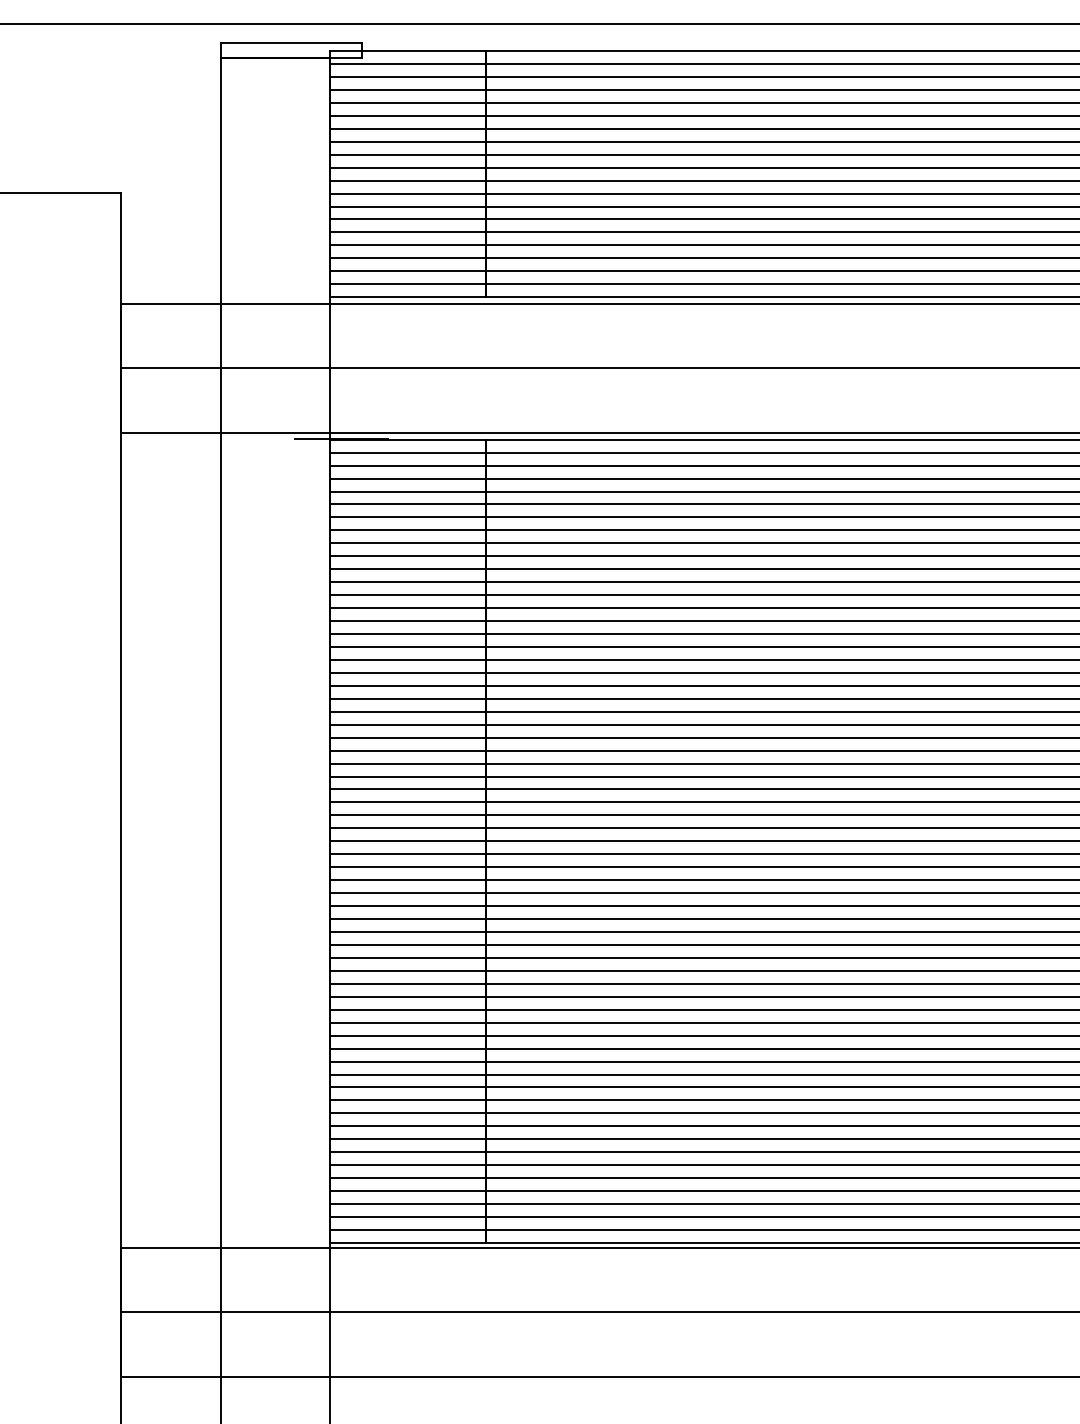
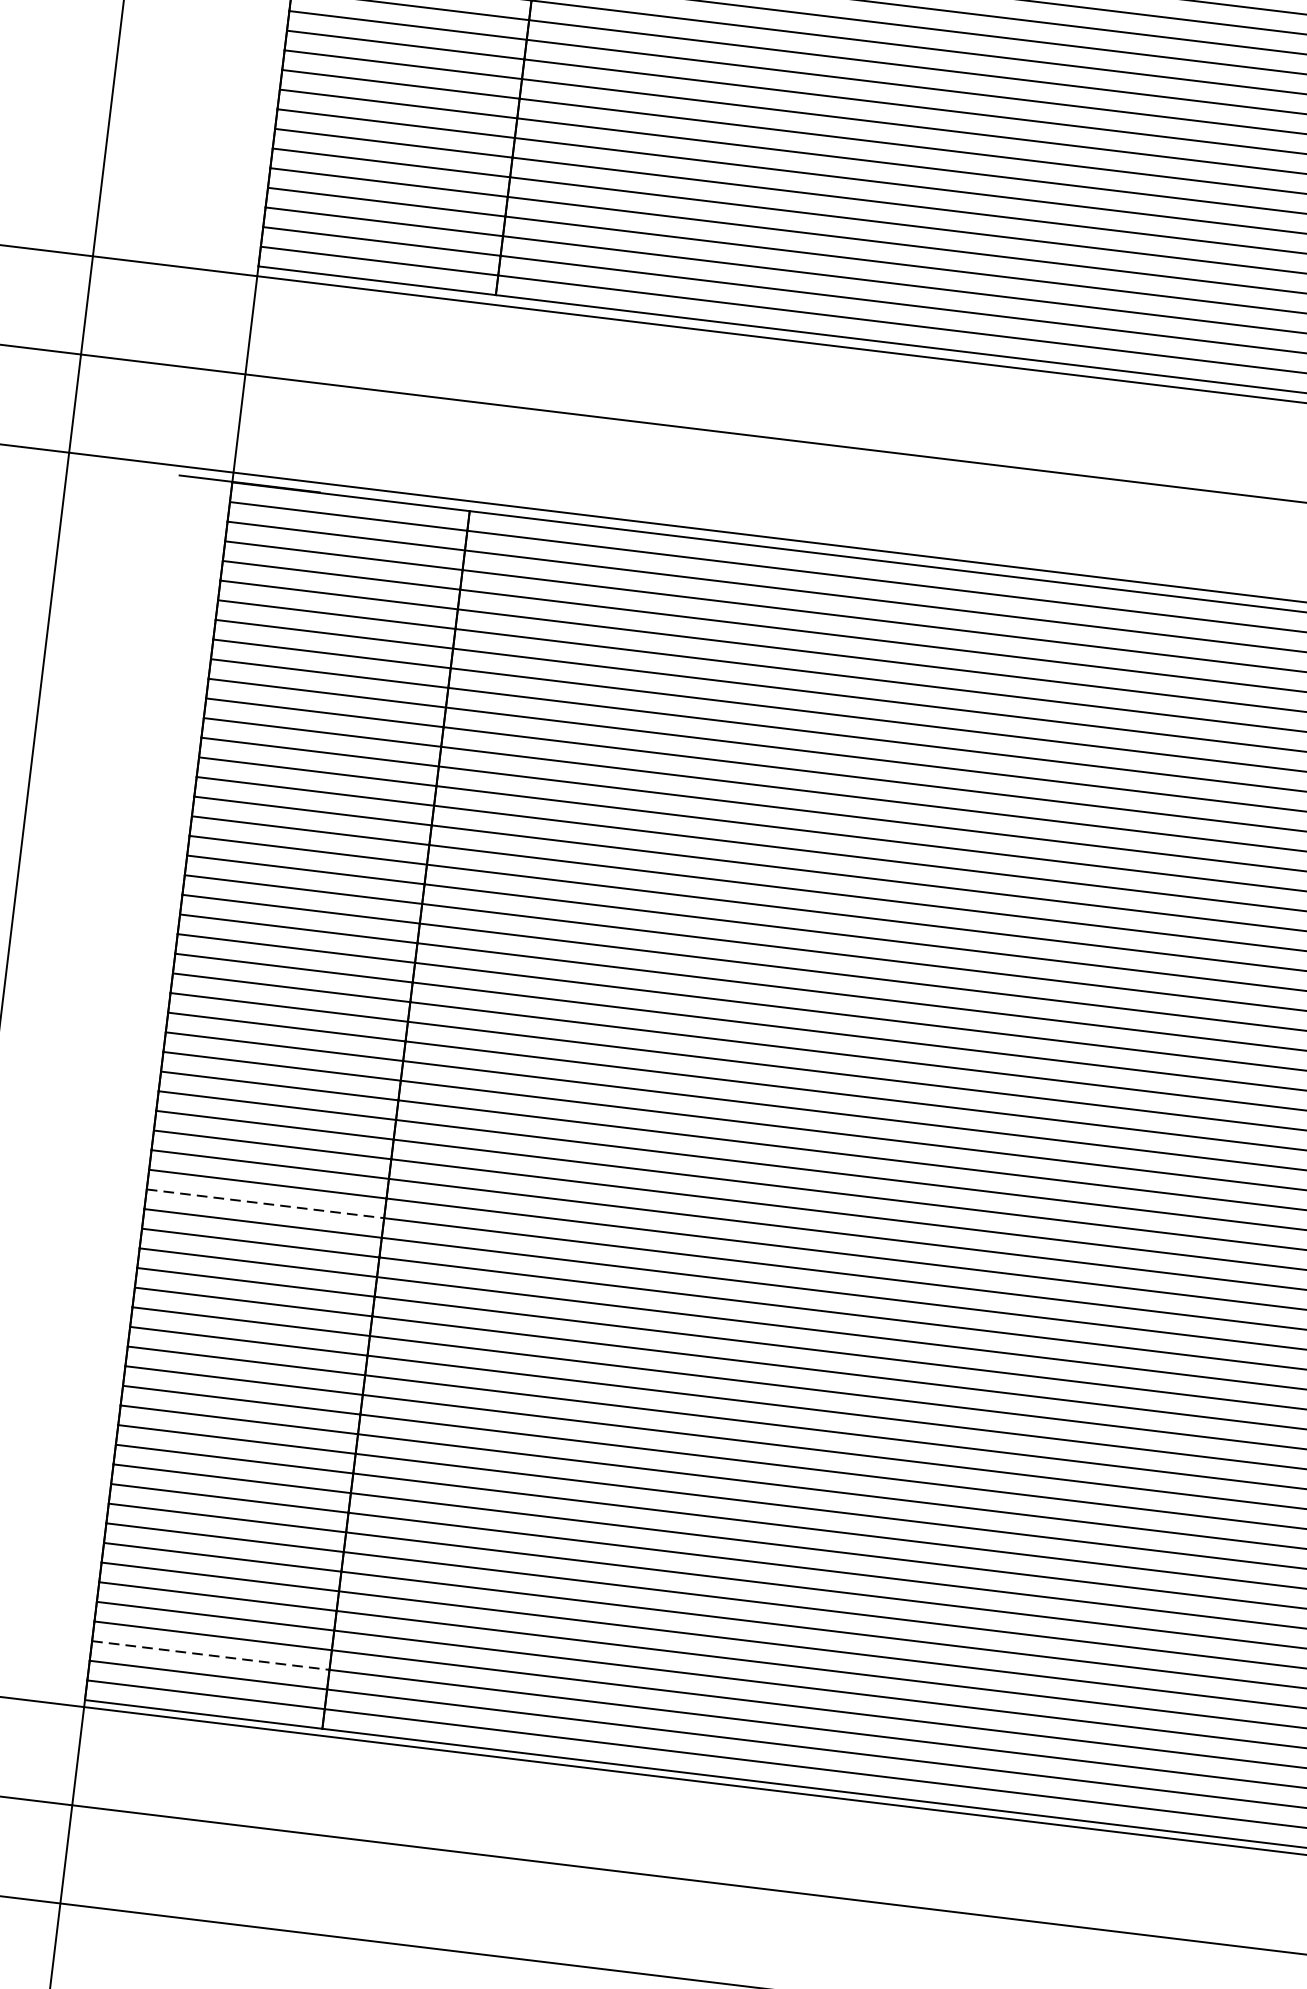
line: (408, 906) -> (265, 1204), solid -> dashed
line: (408, 1204) -> (211, 1656), solid -> dashed

